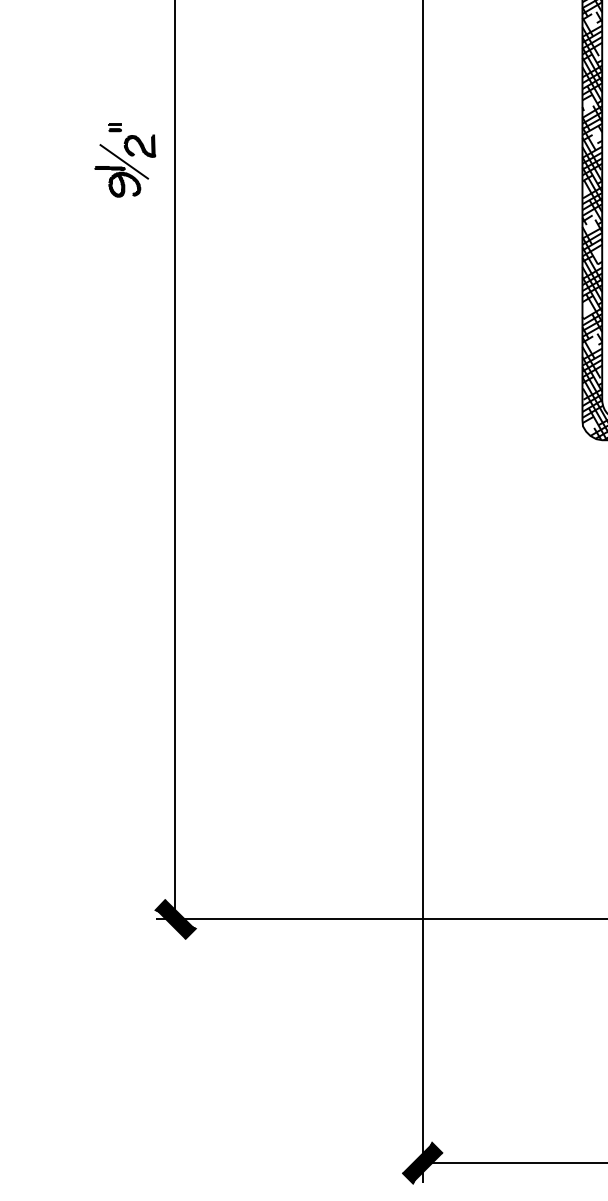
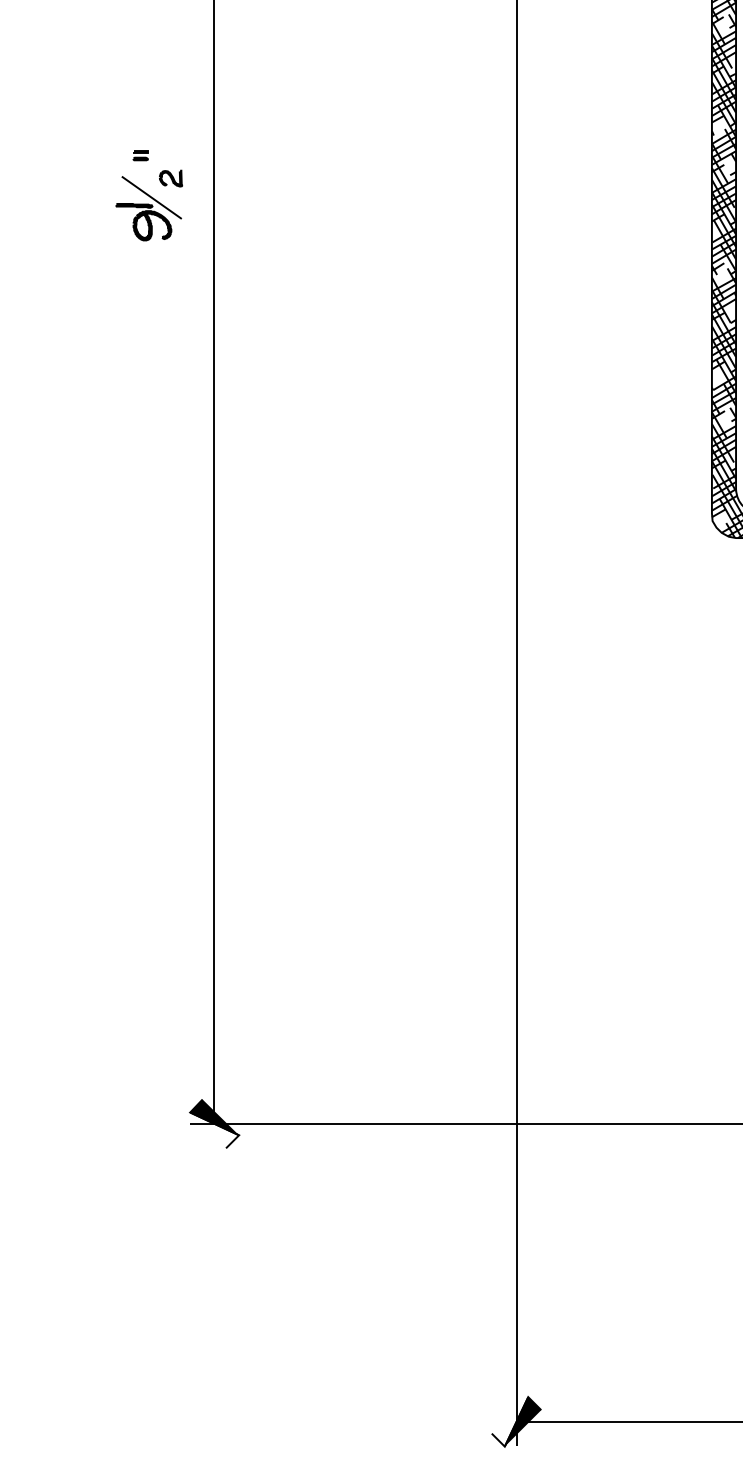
part: (139, 146) -> (170, 178), size x0.6
fill: (175, 924) -> (214, 1130), removed
fill: (416, 1162) -> (509, 1421), removed

